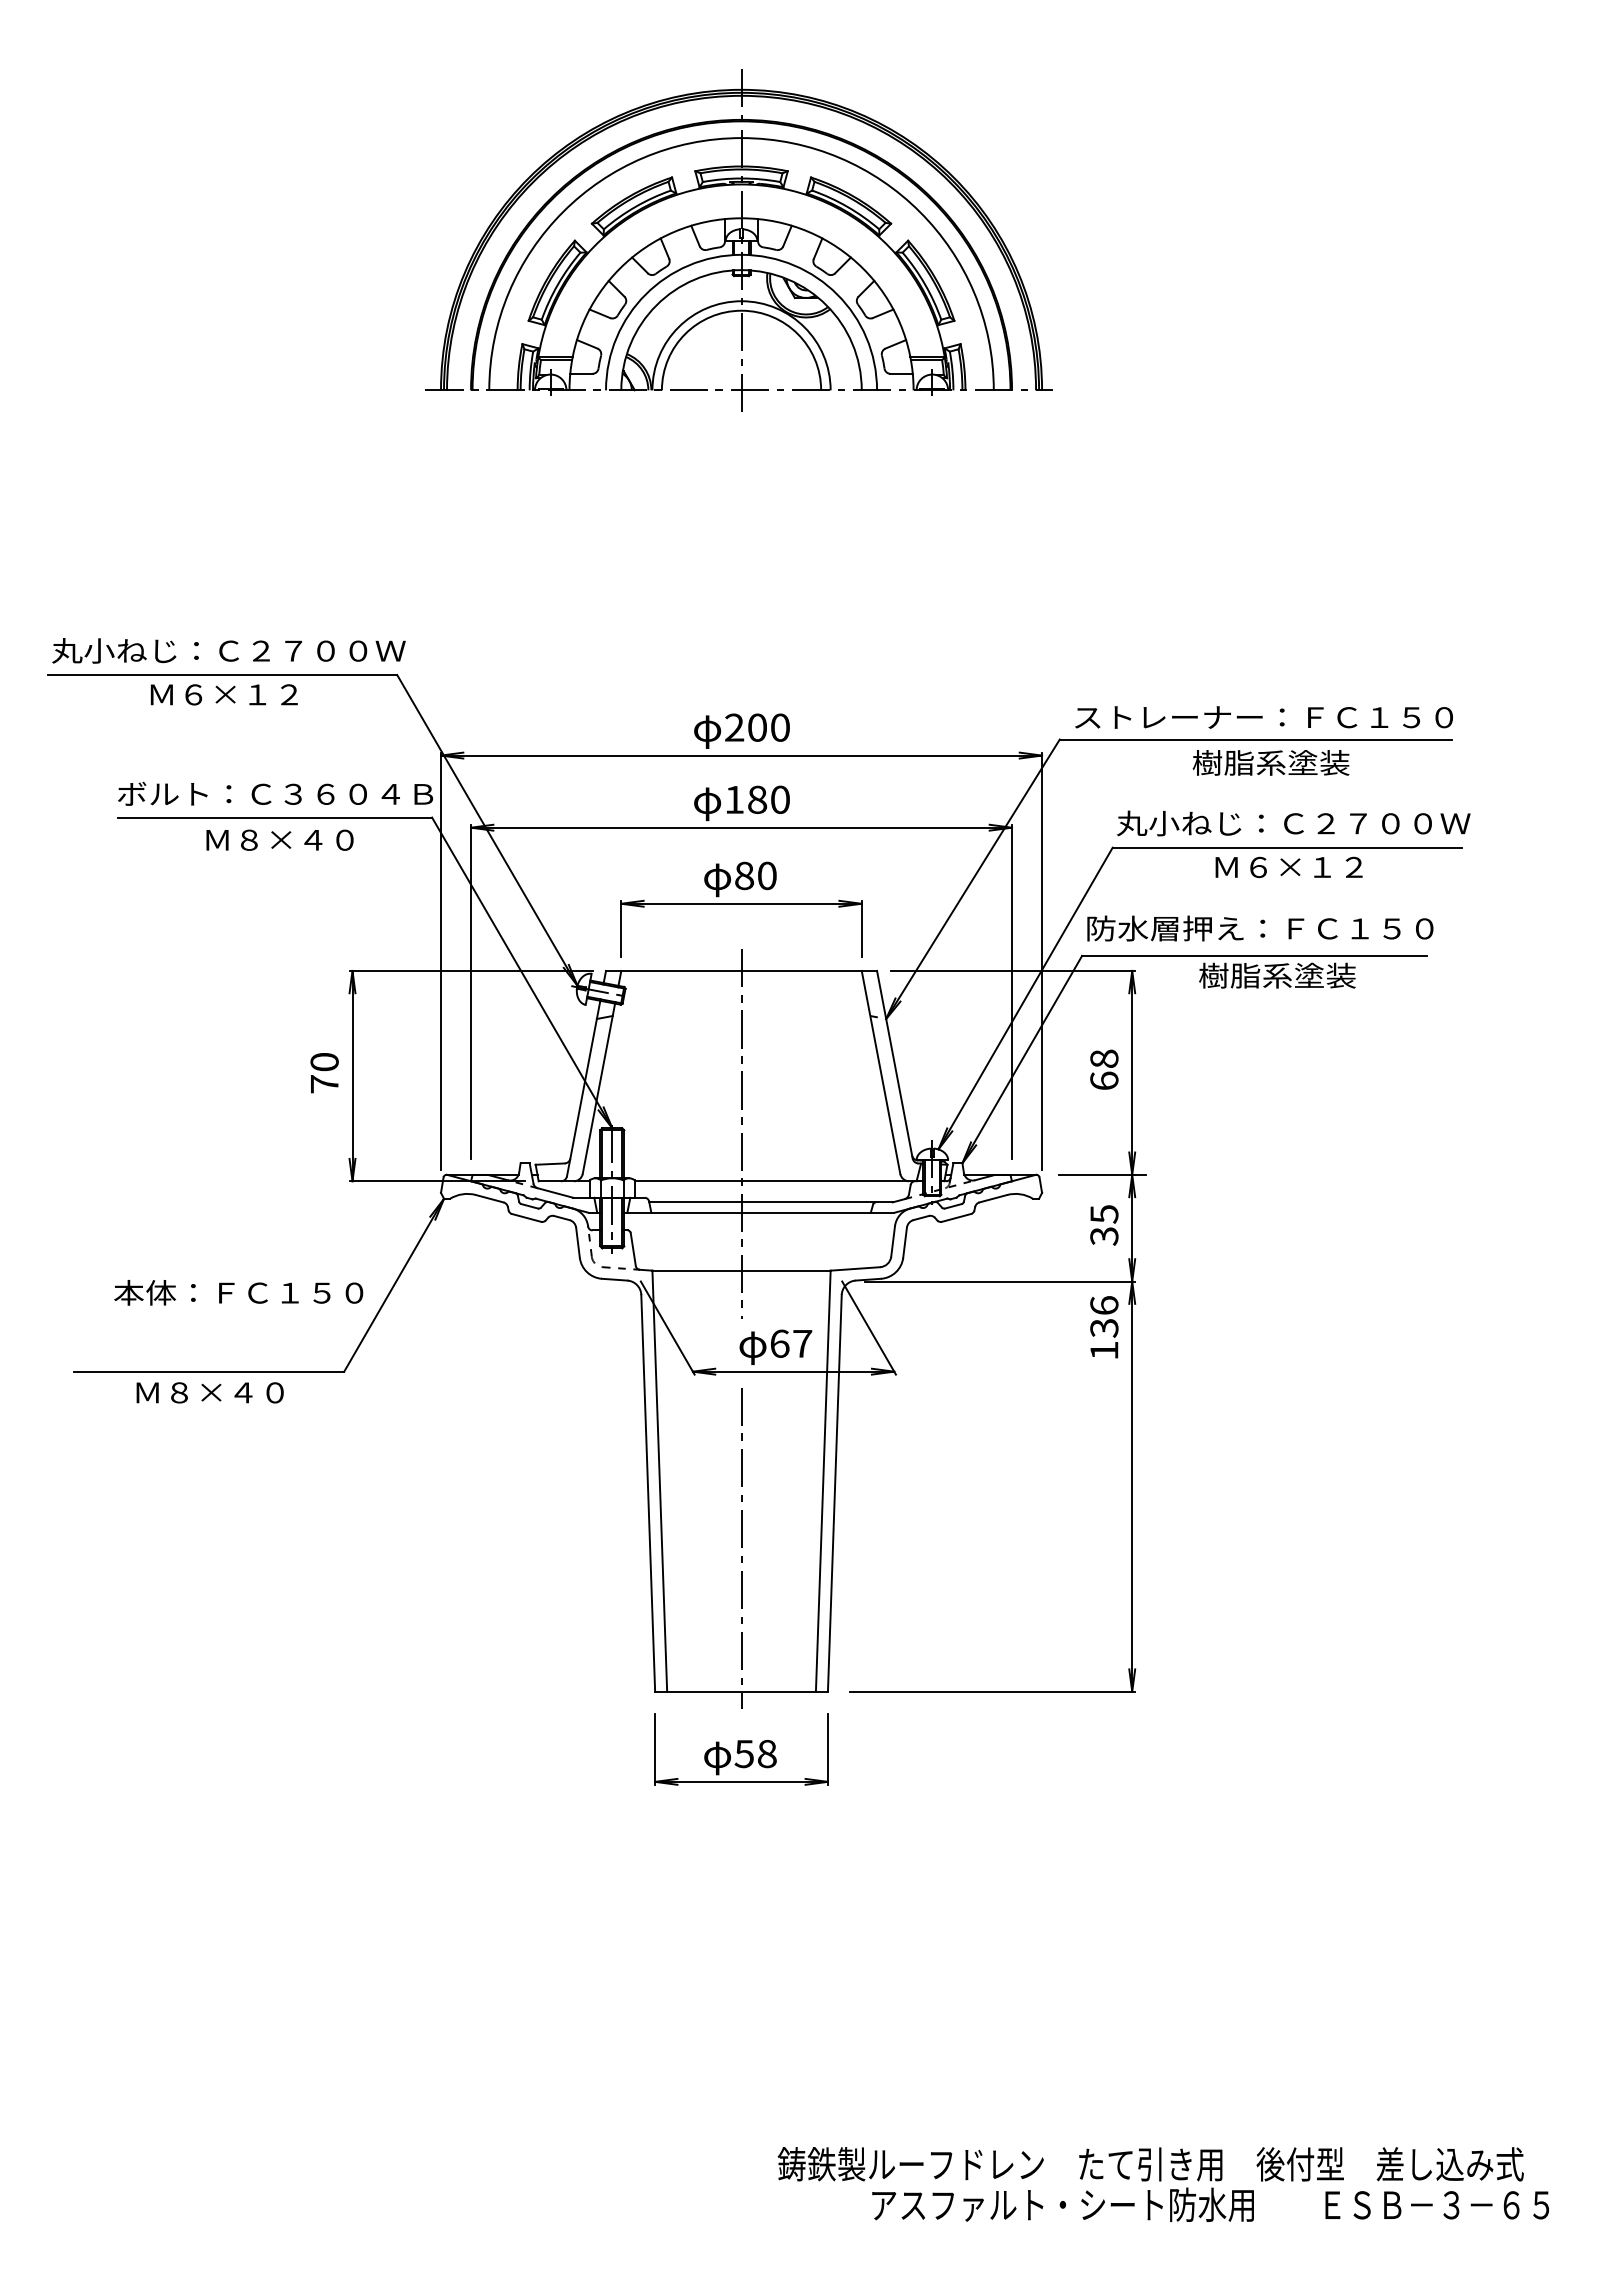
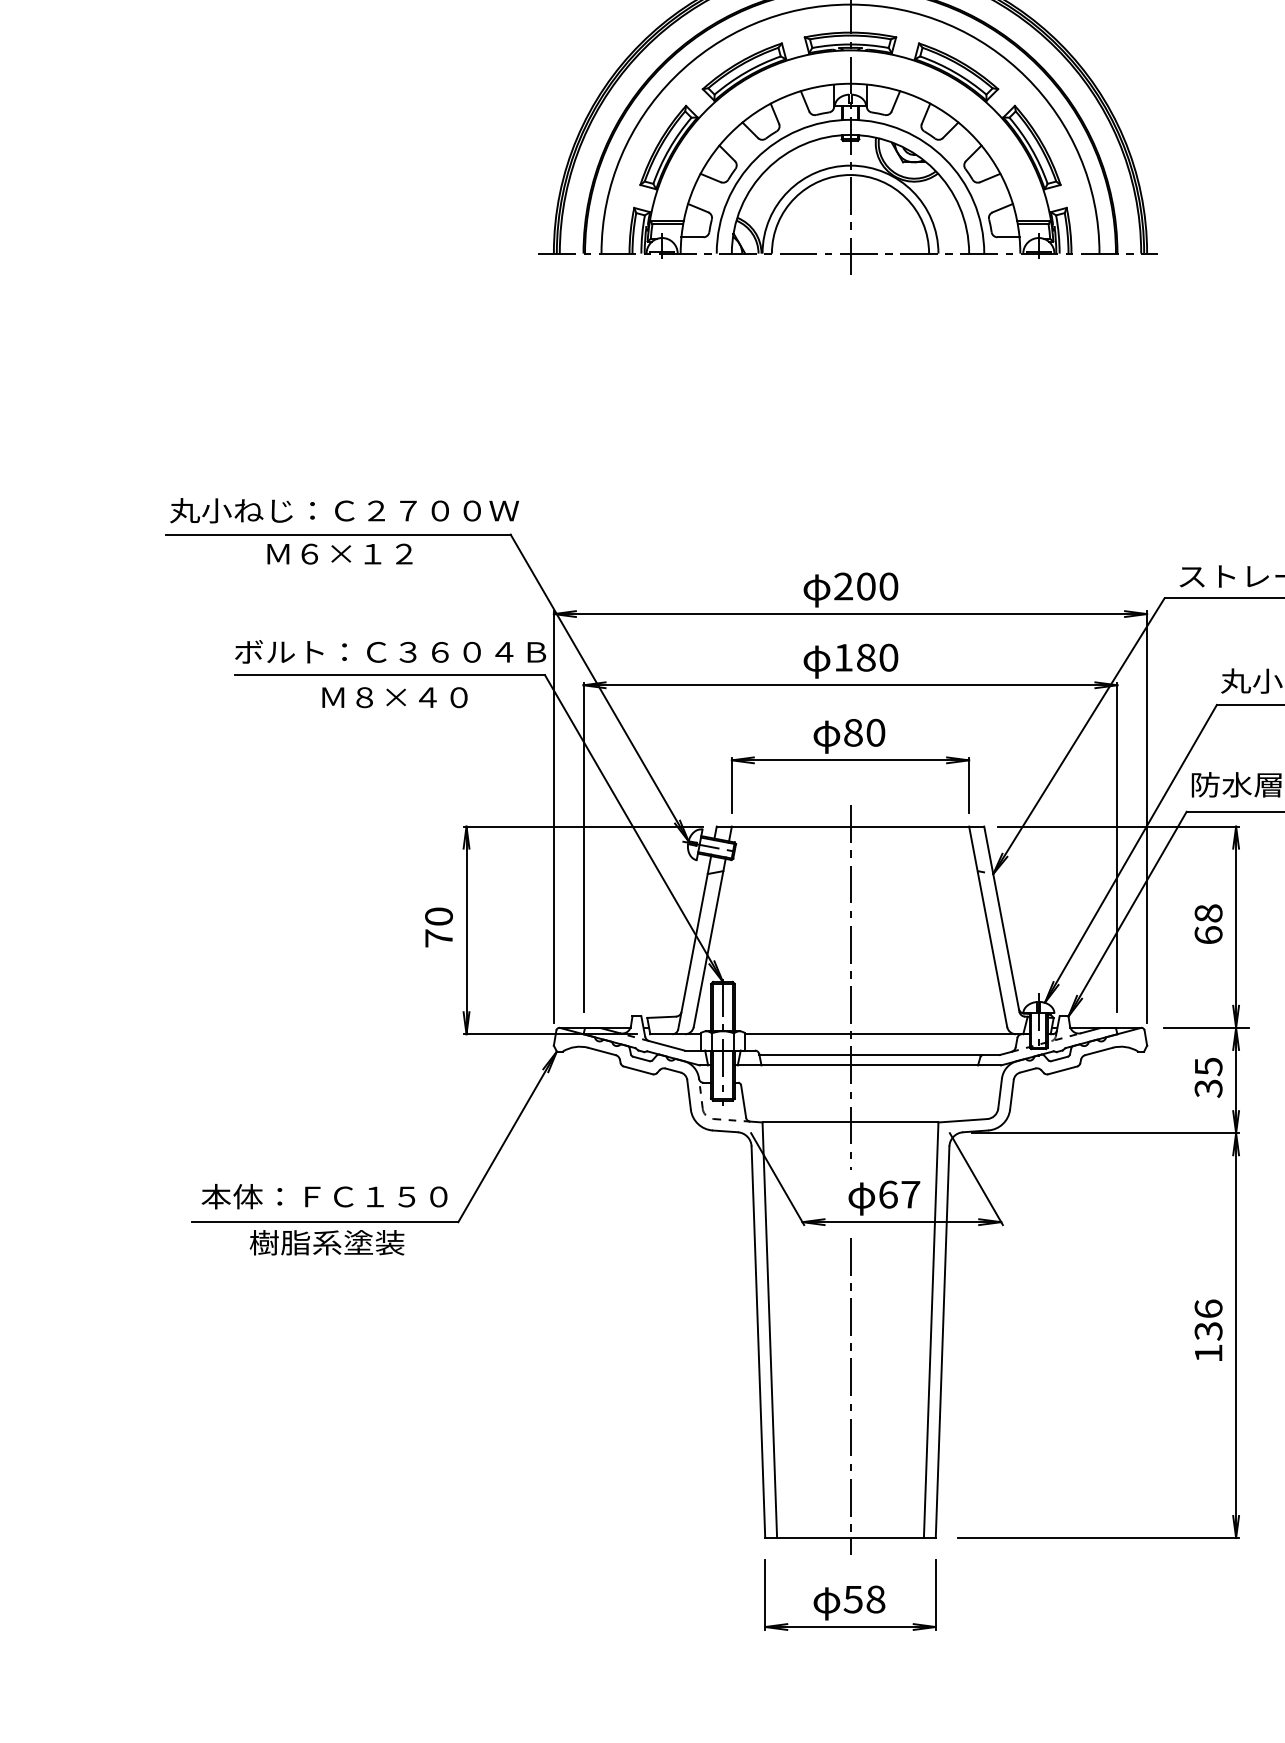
text: (238, 1292) -> (324, 1196), moved
text: (1104, 1327) -> (1208, 1330), moved
text: (211, 1392) -> (327, 1242), Ｍ８×４０ -> 樹脂系塗装

